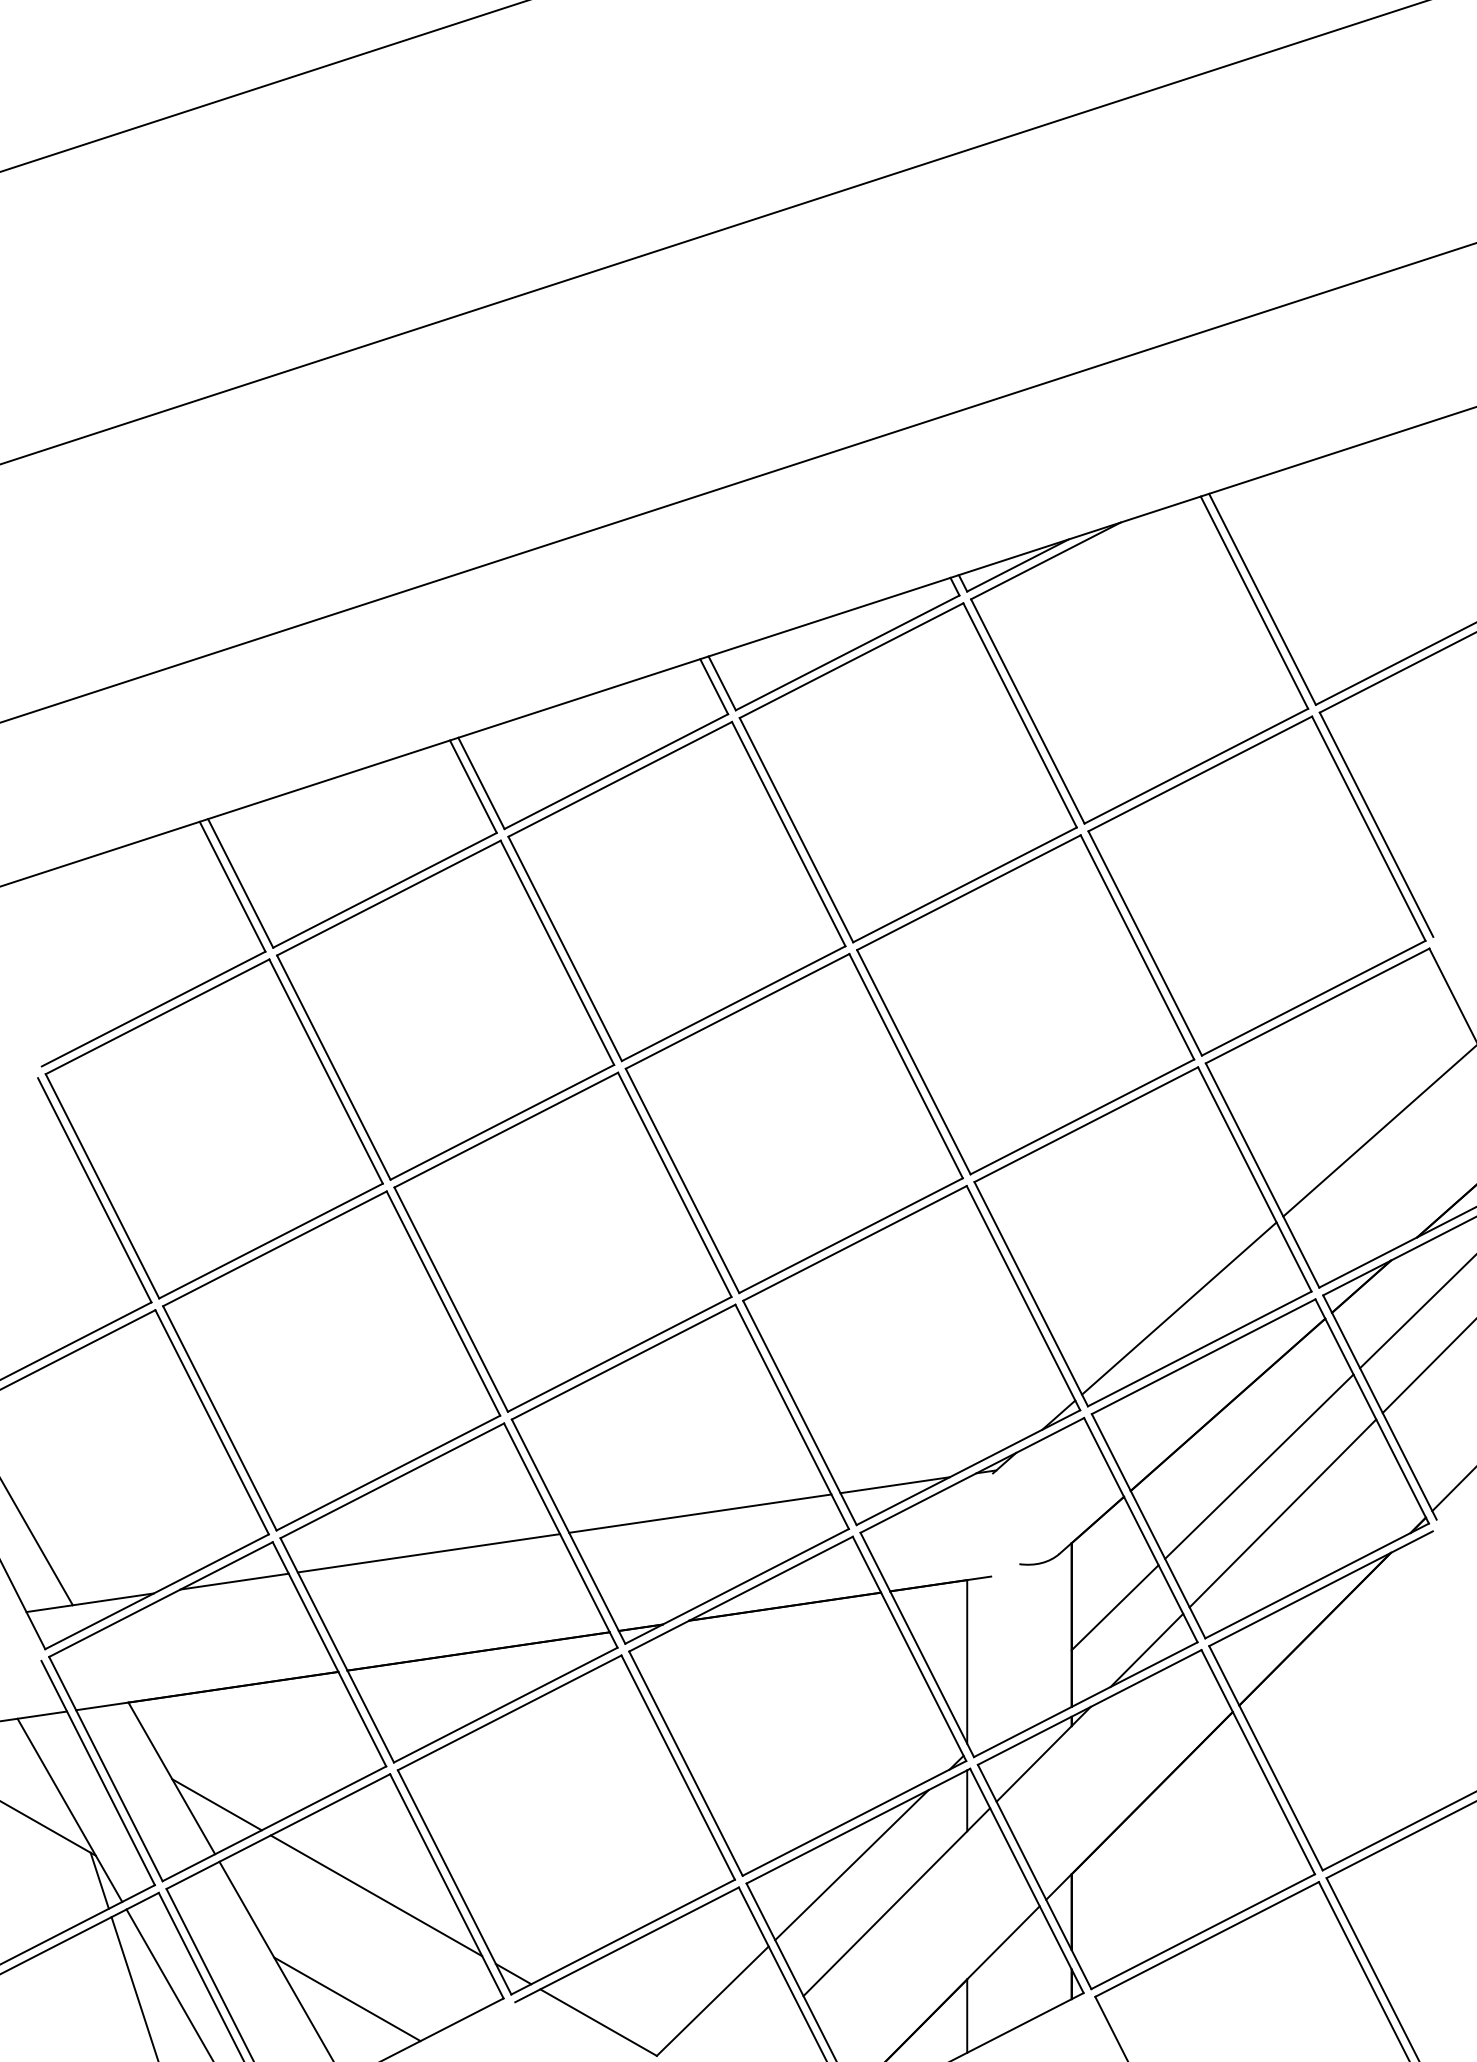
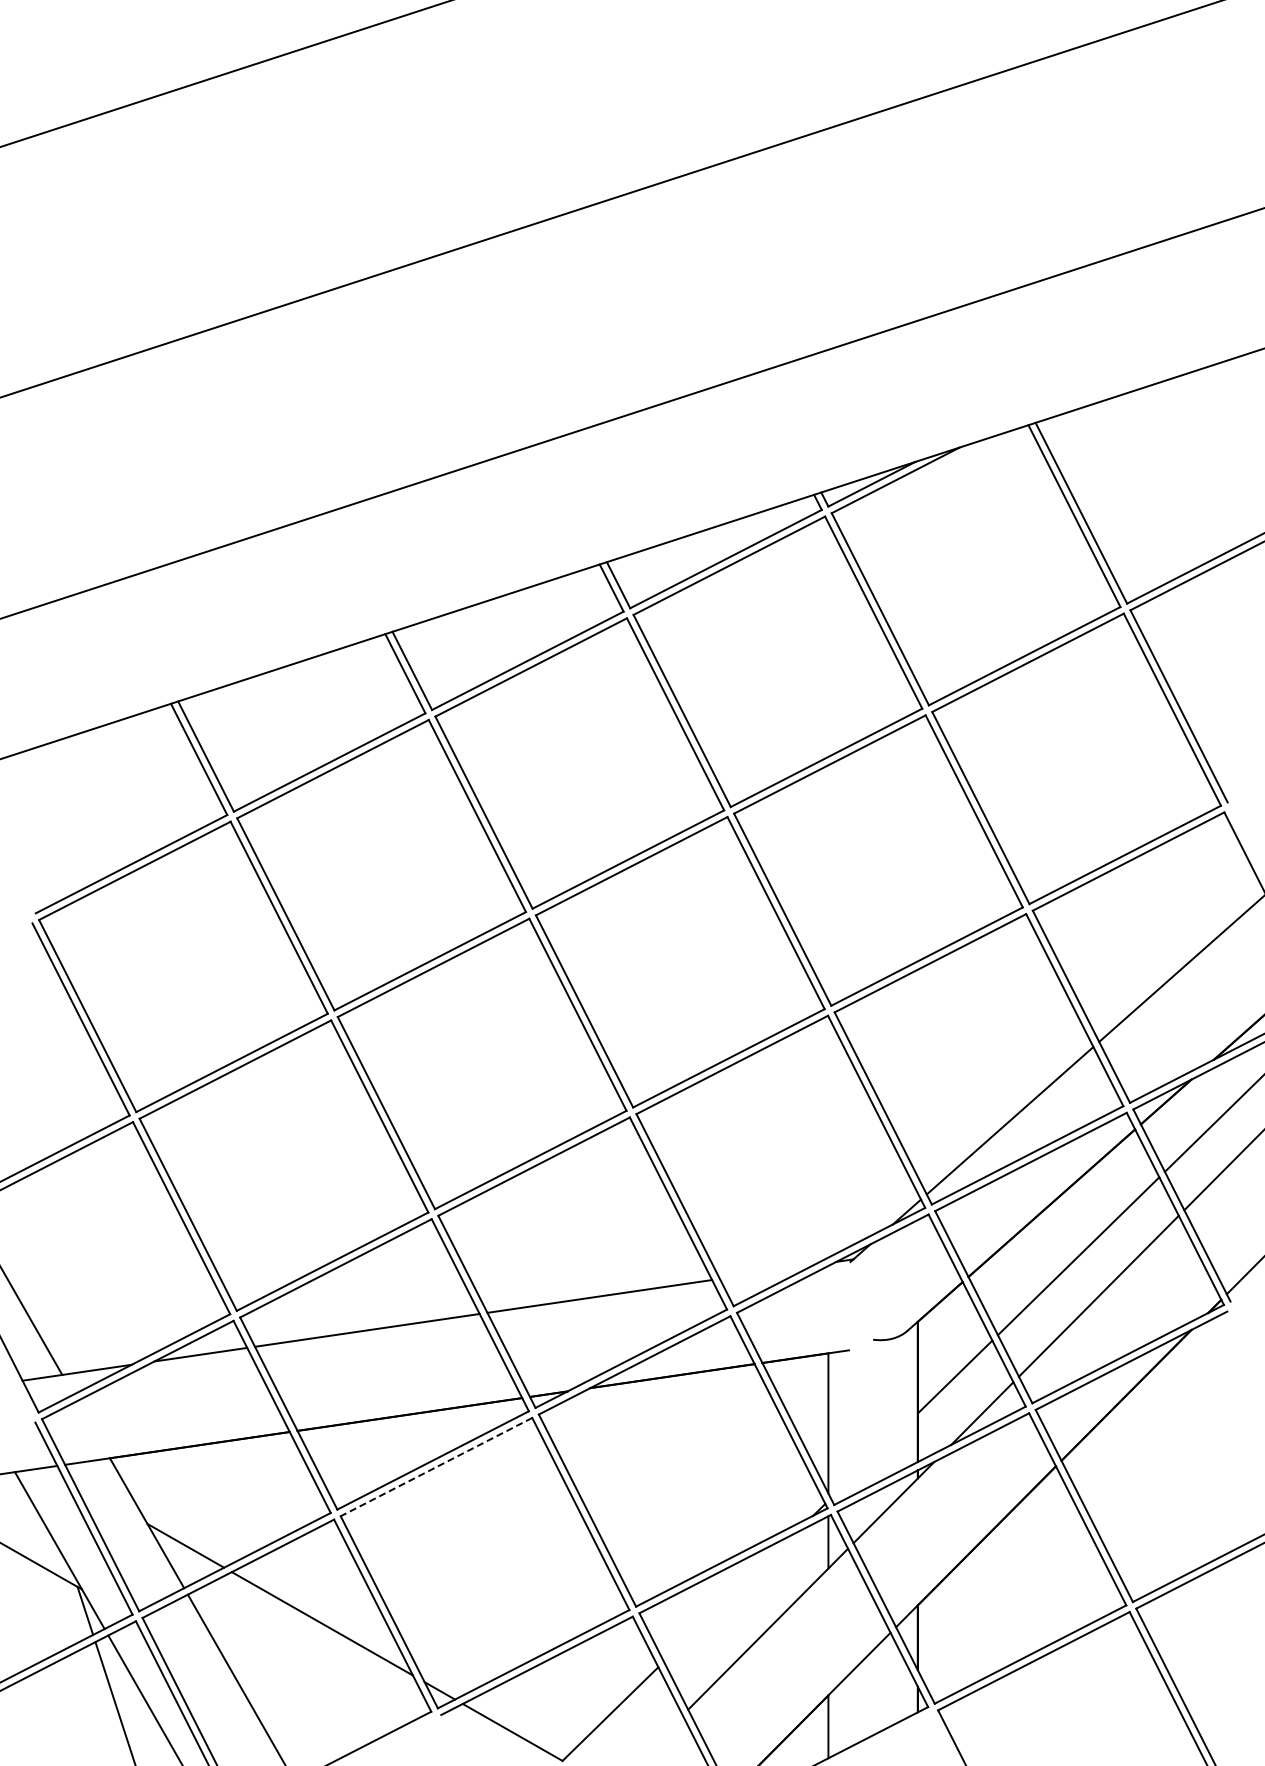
line: (894, 1484) -> (766, 1271), removed
line: (509, 1713) -> (436, 1467), solid -> dashed
line: (851, 1865) -> (729, 1597), removed
line: (347, 1999) -> (297, 1712), removed

